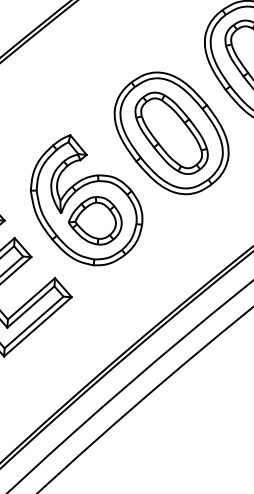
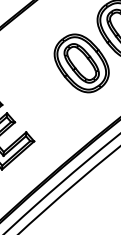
part: (84, 200) -> (40, 95), removed

